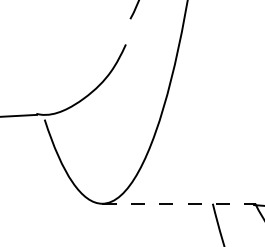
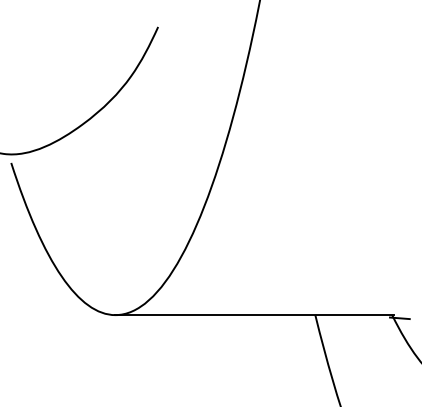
line: (179, 203) -> (255, 314), dashed -> solid

